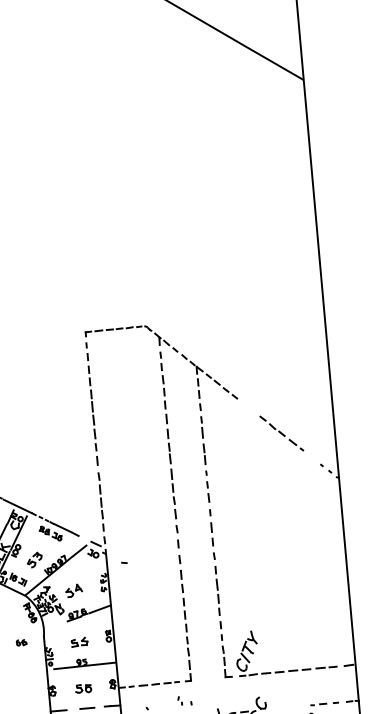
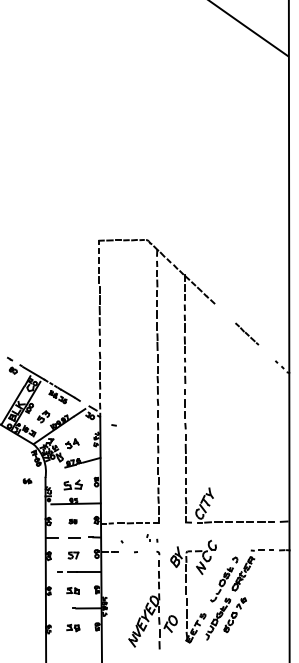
part: (280, 432) -> (246, 333), size x0.7
part: (79, 641) -> (73, 484), size x1.4
part: (82, 688) -> (72, 521), size x0.6

